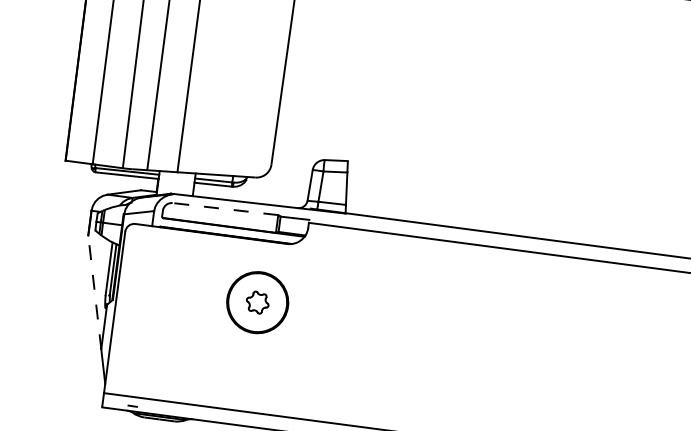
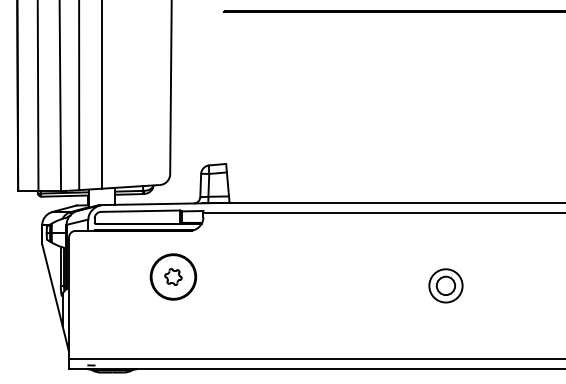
line: (225, 209) -> (140, 211), dashed -> solid
line: (94, 292) -> (52, 285), dashed -> solid
part: (619, 361) -> (445, 285), added

